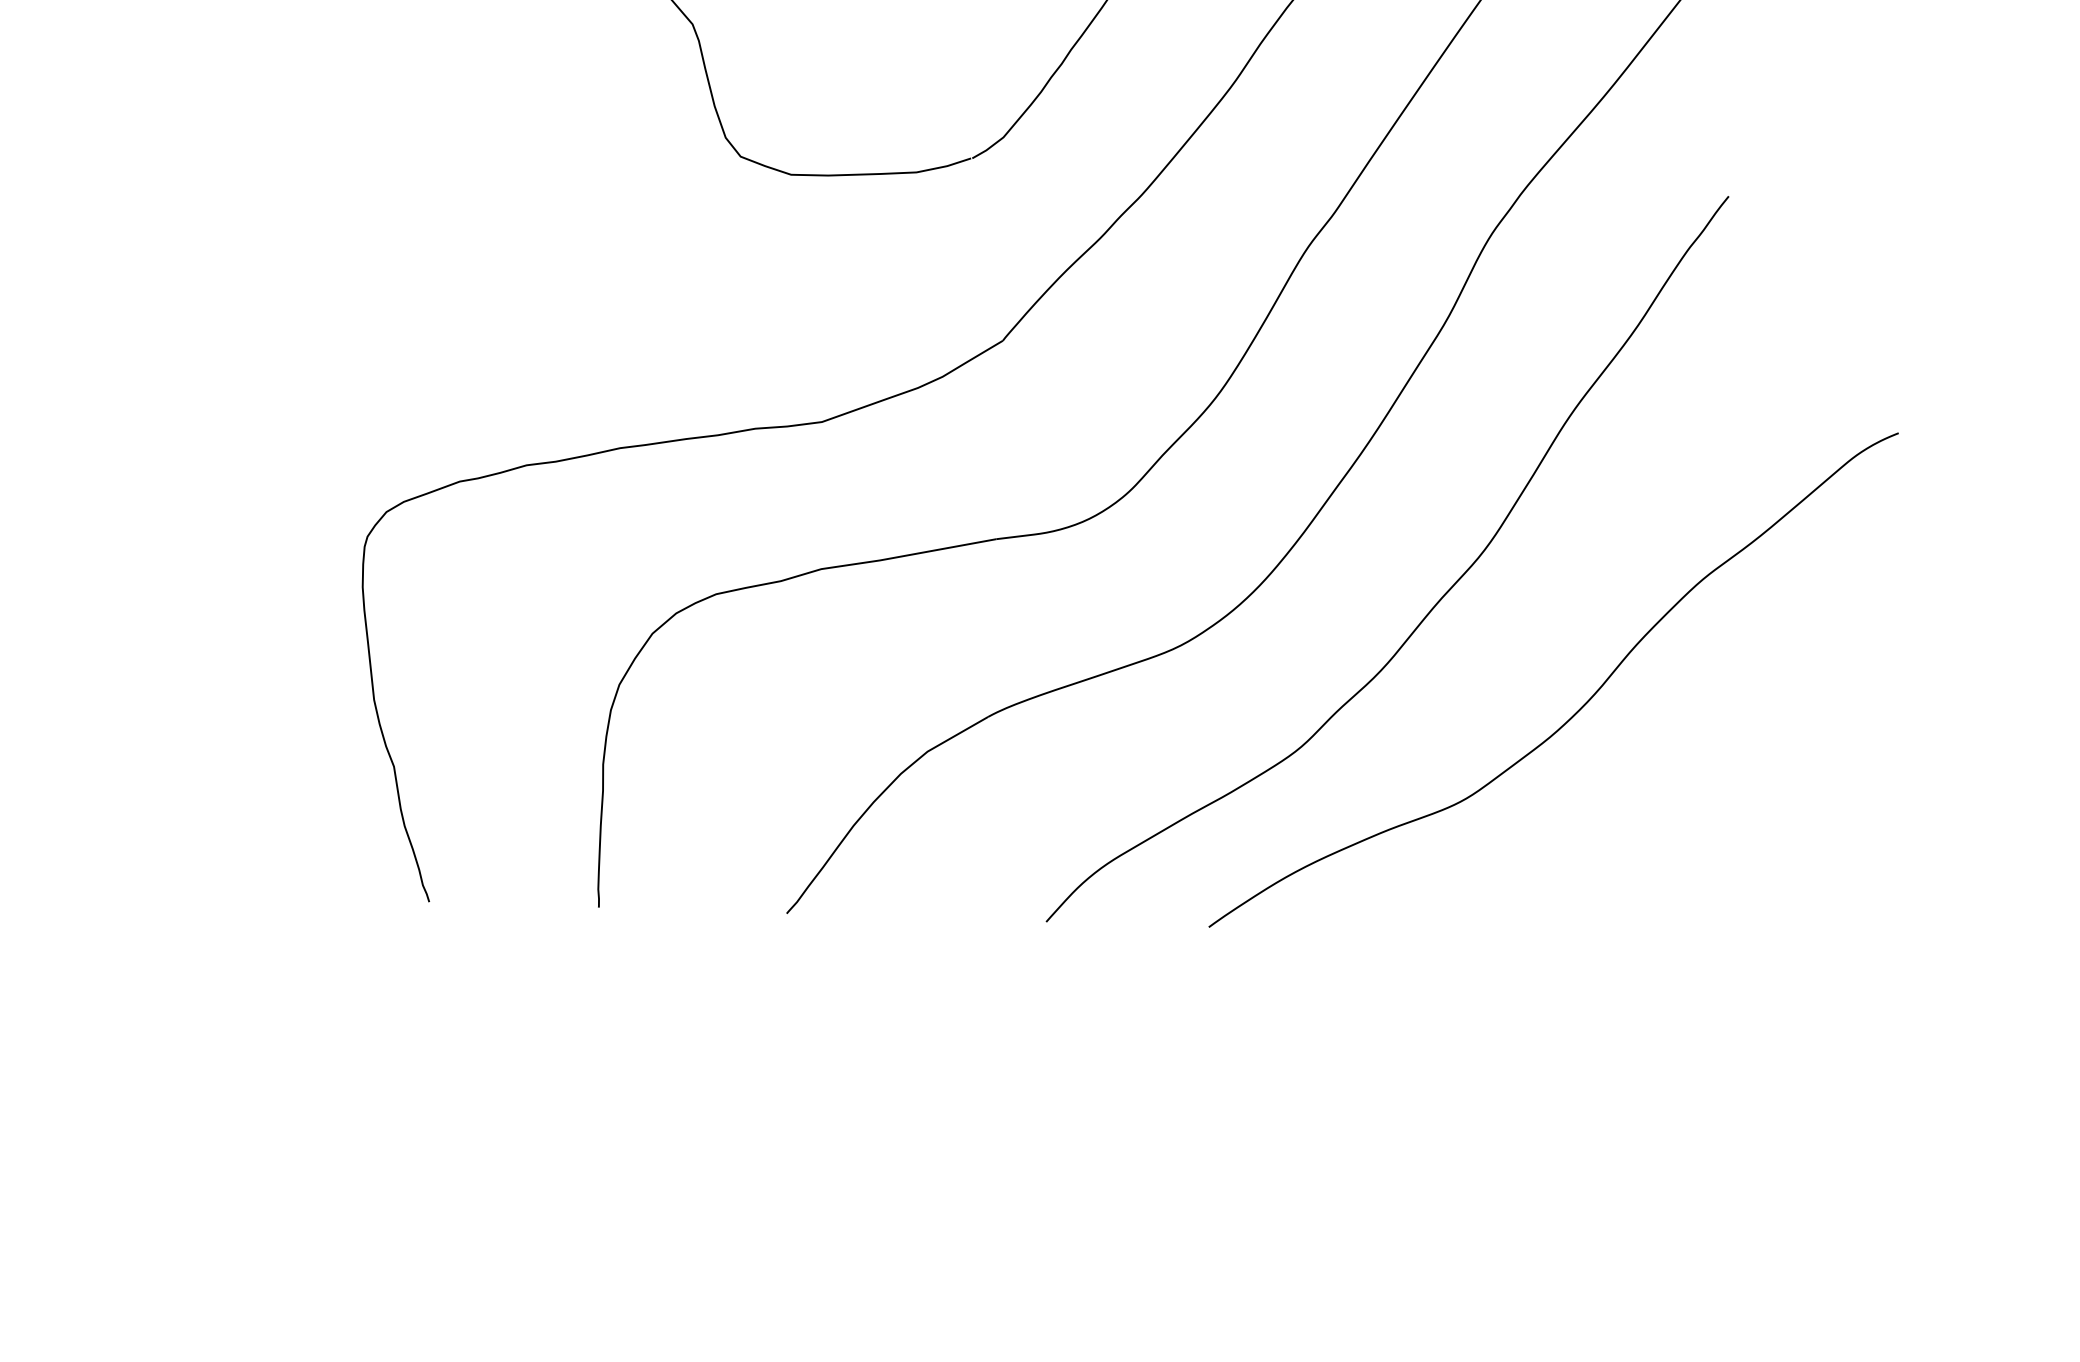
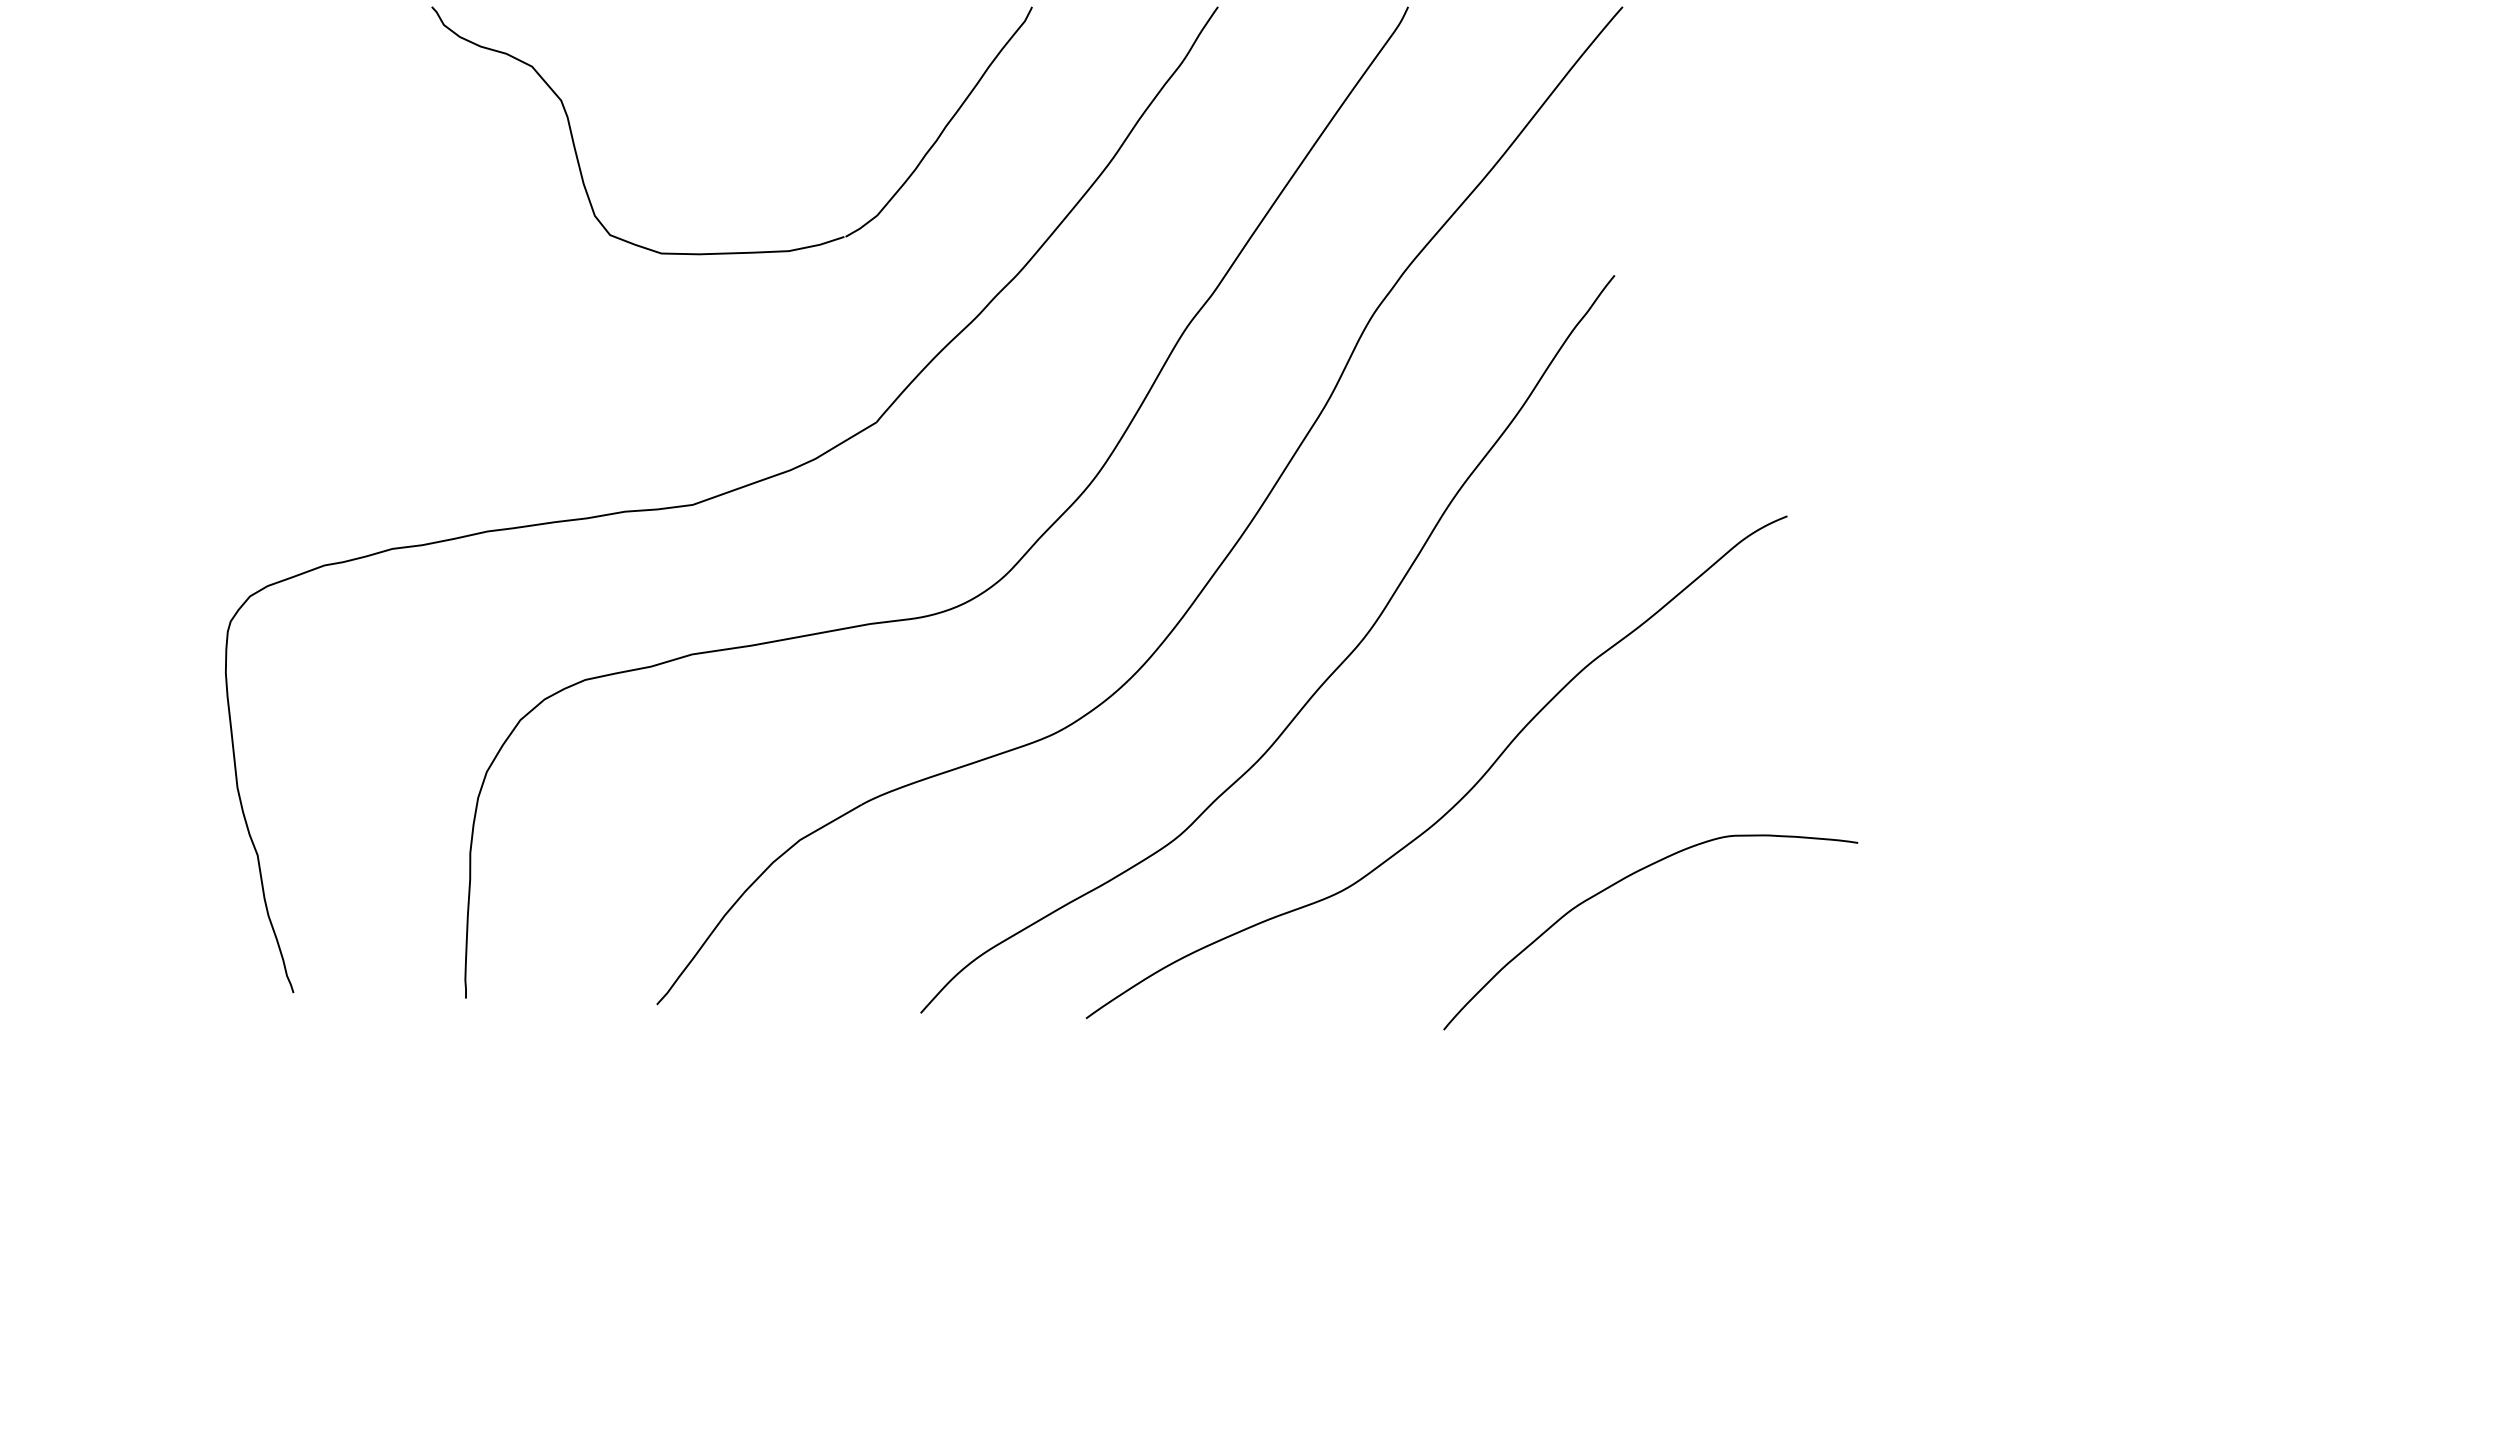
curve: (1735, 792) -> (1621, 881), added

